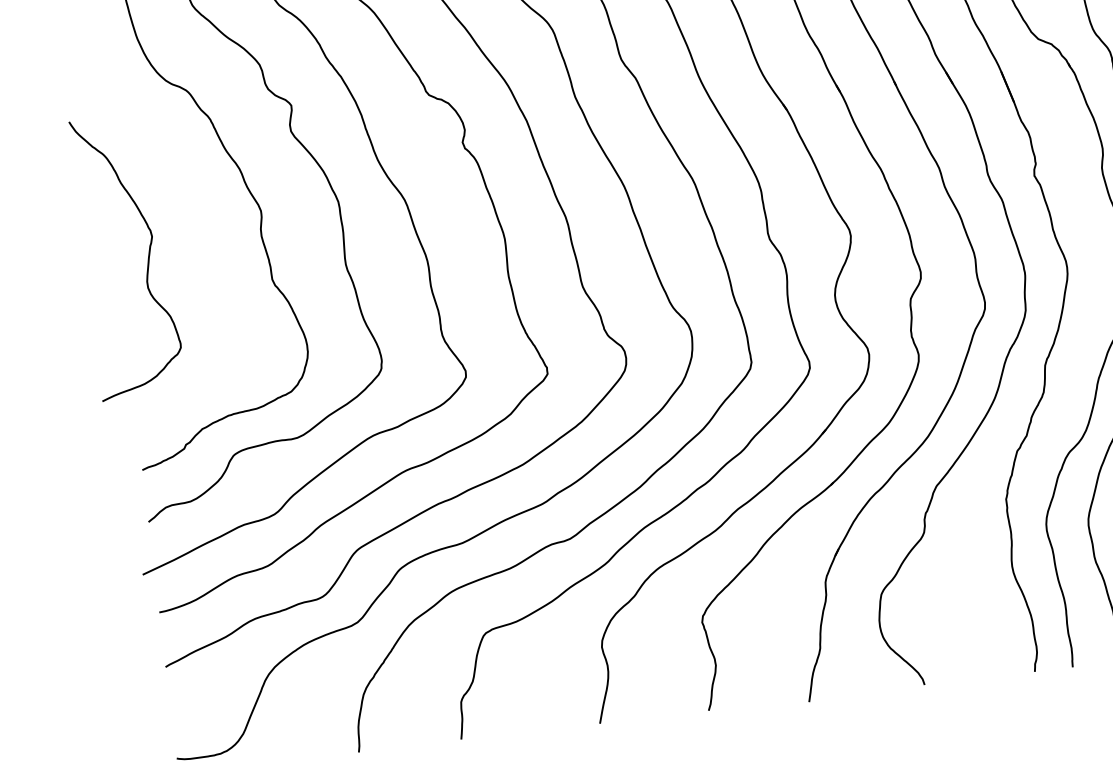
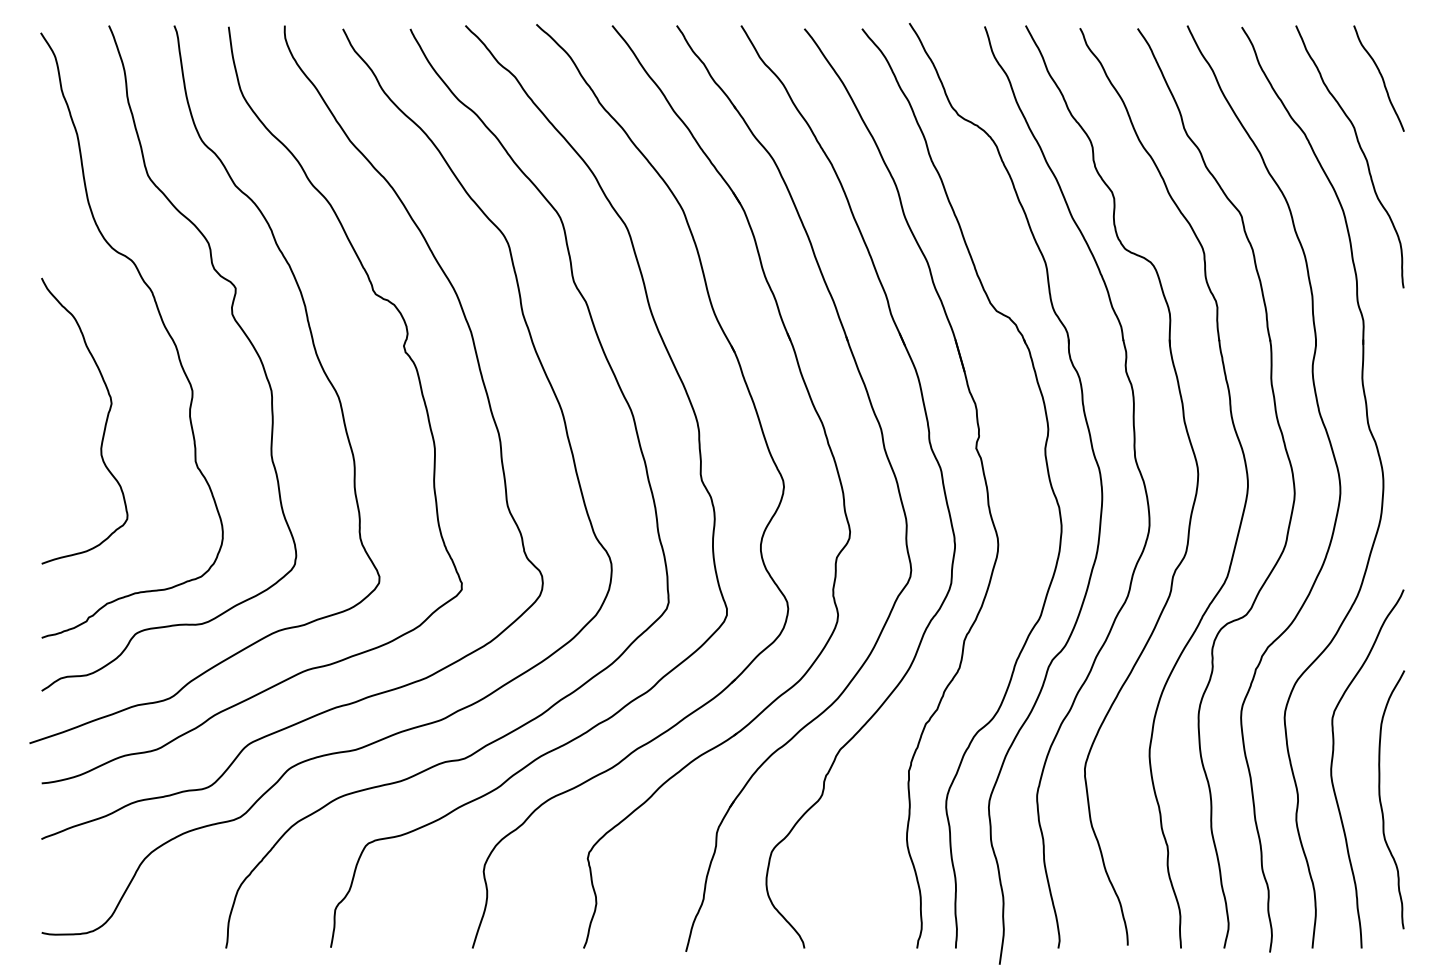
curve: (147, 258) -> (104, 425), moved

